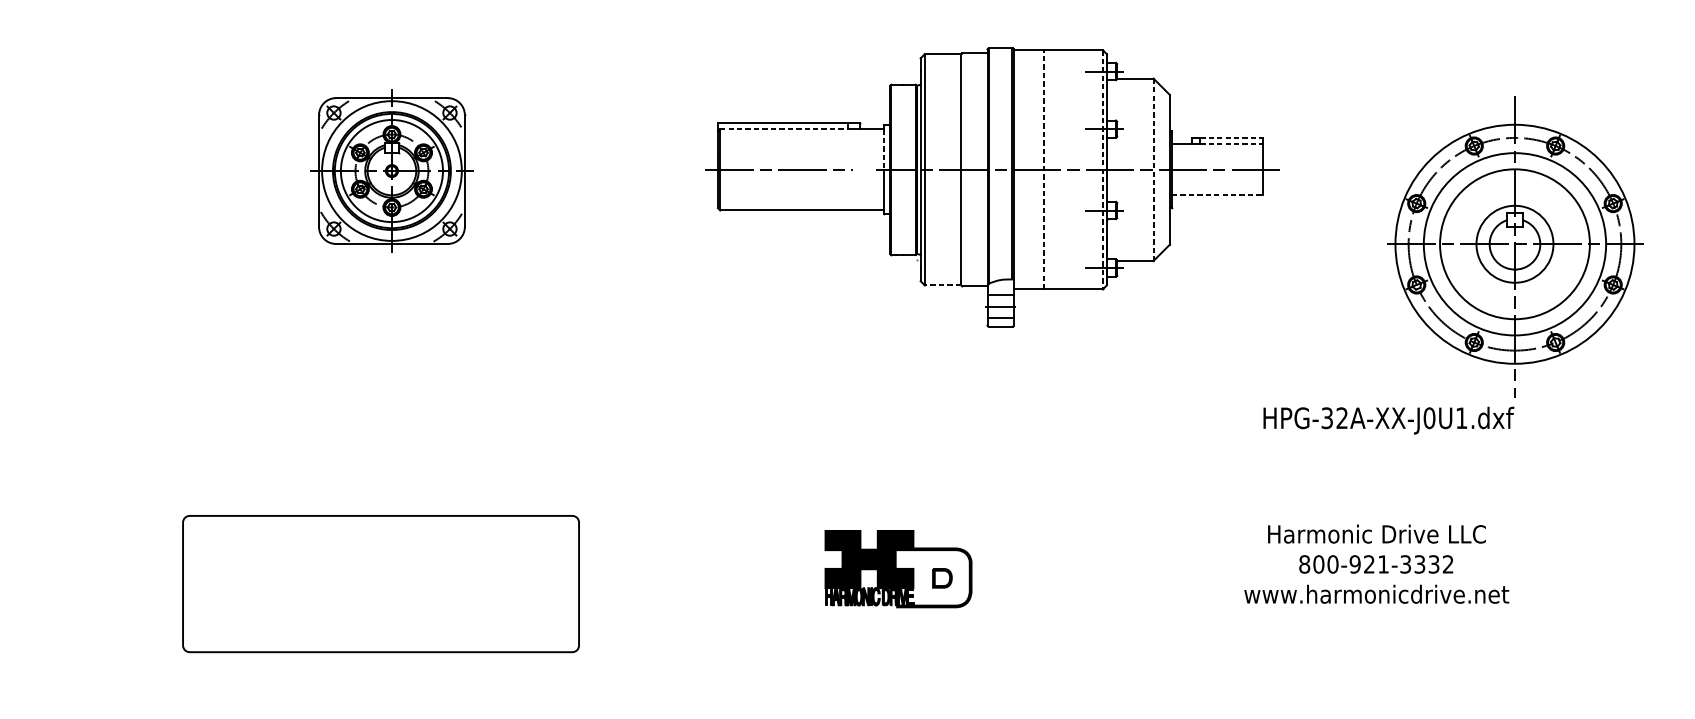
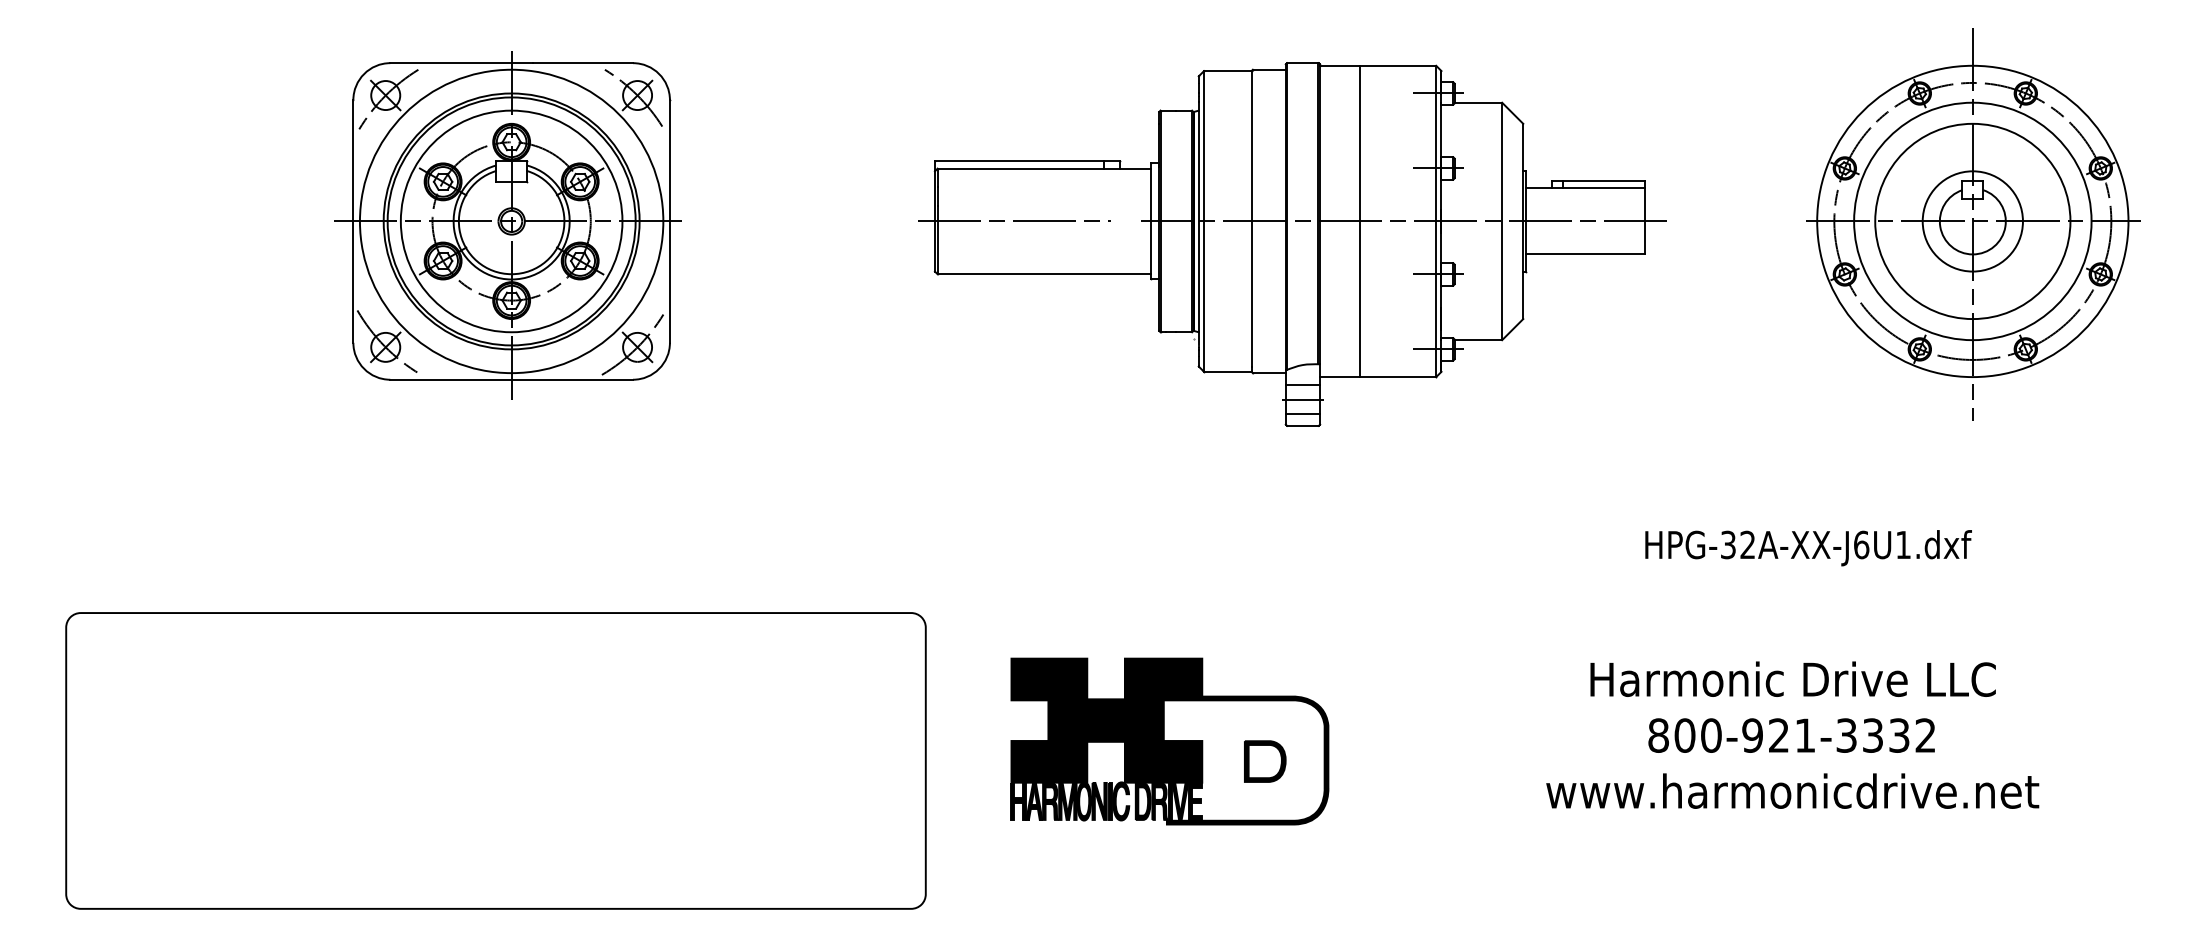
line: (784, 129) -> (1021, 168), dashed -> solid
line: (1231, 138) -> (1603, 180), dashed -> solid
line: (1231, 144) -> (1603, 188), dashed -> solid
line: (884, 149) -> (1151, 195), dashed -> solid
line: (1044, 169) -> (1359, 221), dashed -> solid
line: (1103, 169) -> (1436, 221), dashed -> solid
line: (1153, 169) -> (1502, 221), dashed -> solid
part: (389, 172) -> (507, 225), size x1.67
line: (1217, 195) -> (1585, 254), dashed -> solid
part: (1515, 246) -> (1973, 224), moved
line: (942, 285) -> (1227, 371), dashed -> solid
text: (1429, 417) -> (1861, 544), HPG-32A-XX-J0U1.dxf -> HPG-32A-XX-J6U1.dxf
part: (1376, 563) -> (1792, 734), size x1.43
part: (898, 569) -> (1169, 741), size x1.67
part: (380, 583) -> (495, 760), size x1.67

